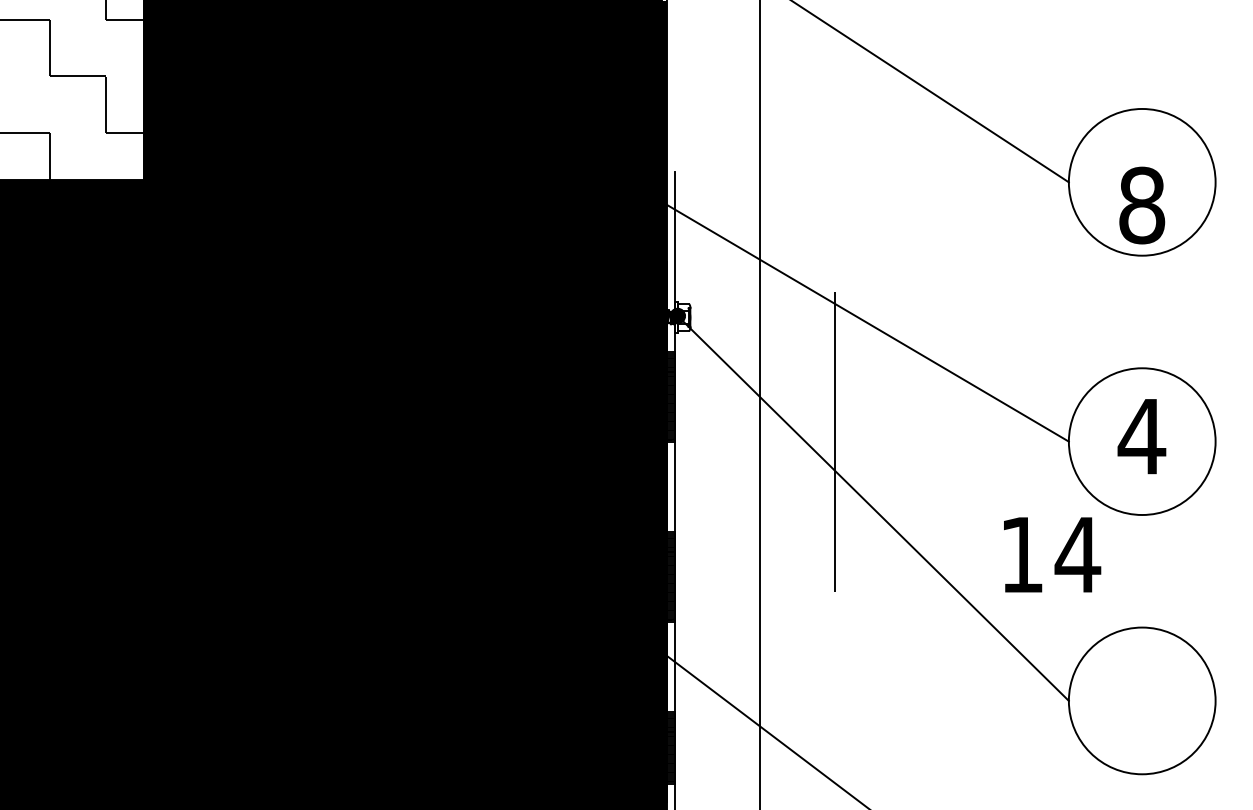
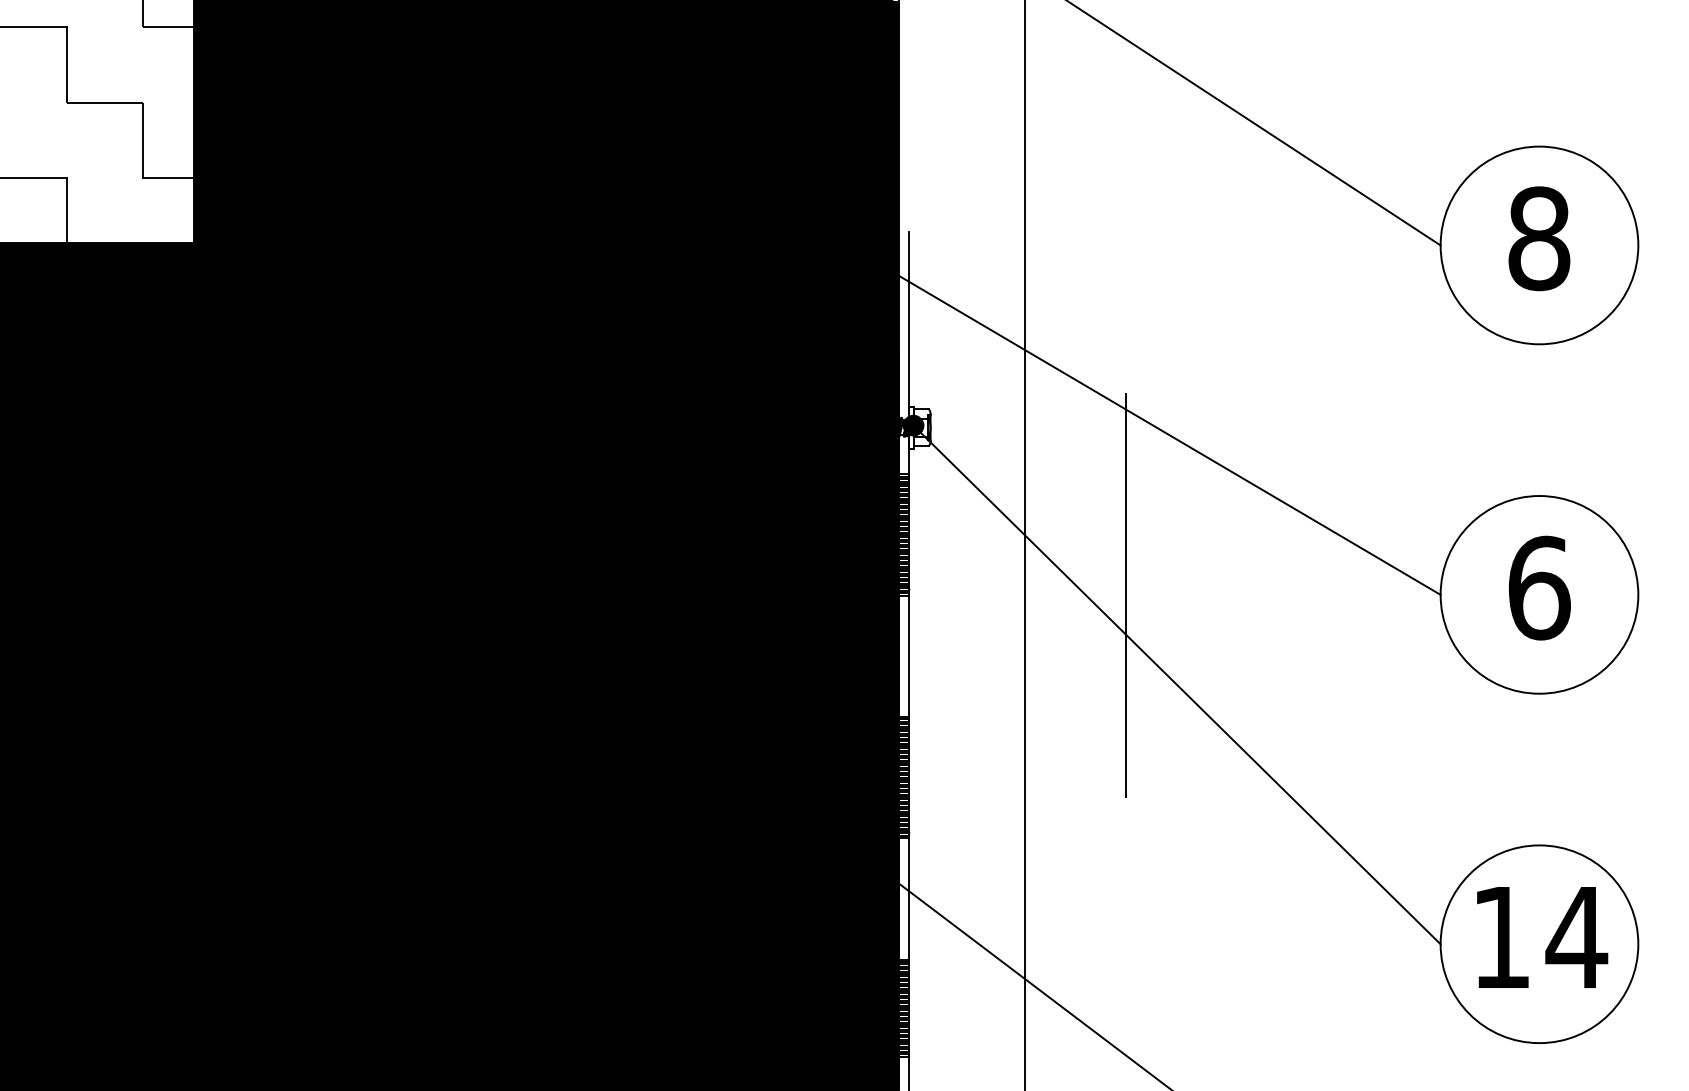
text: (1142, 205) -> (1539, 238), moved
text: (1141, 436) -> (1538, 587), 4 -> 6
text: (1052, 554) -> (1542, 937), moved

